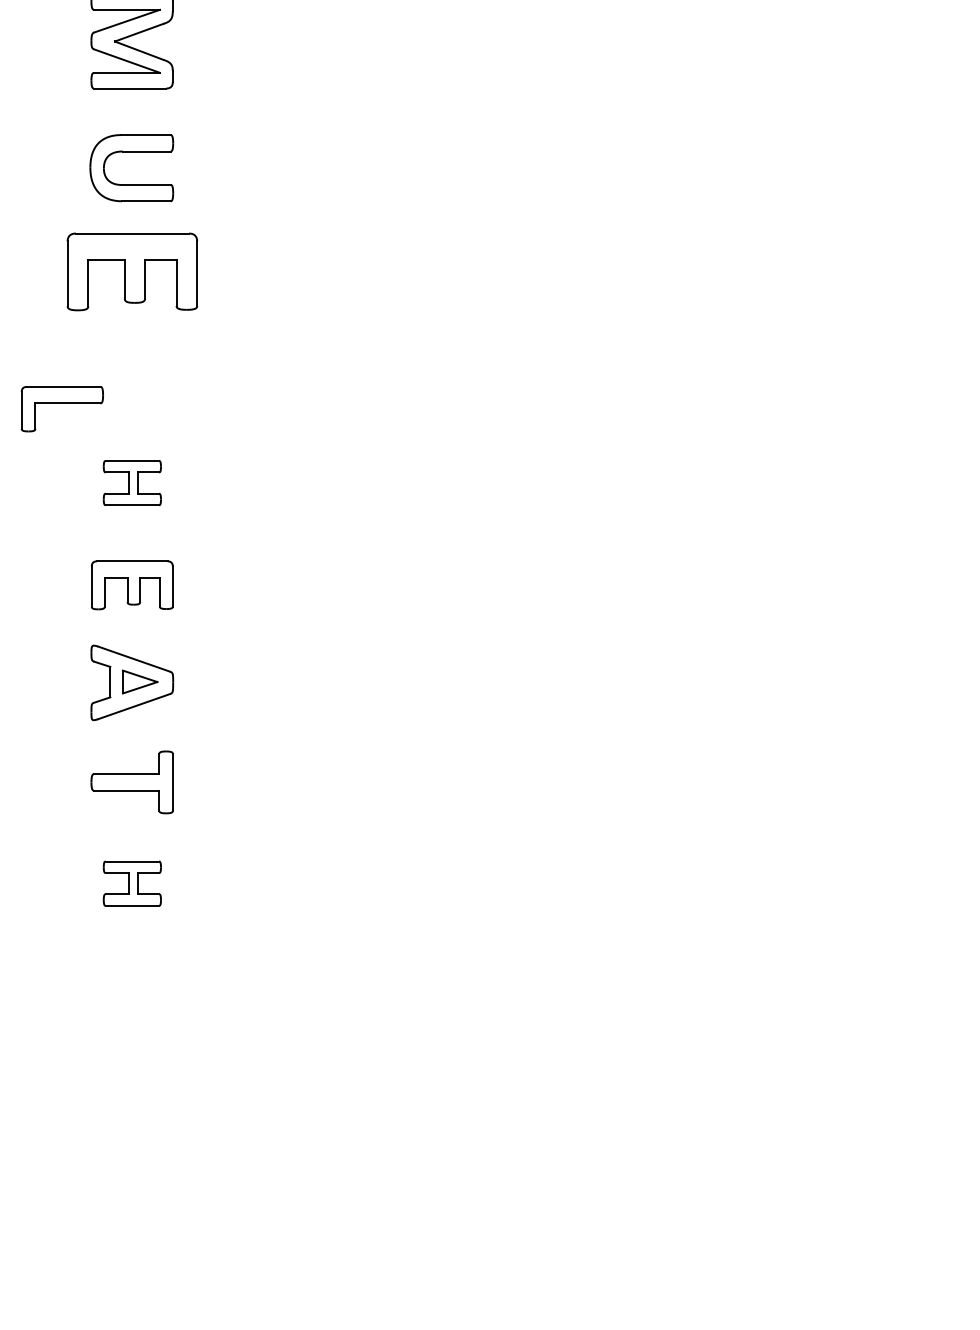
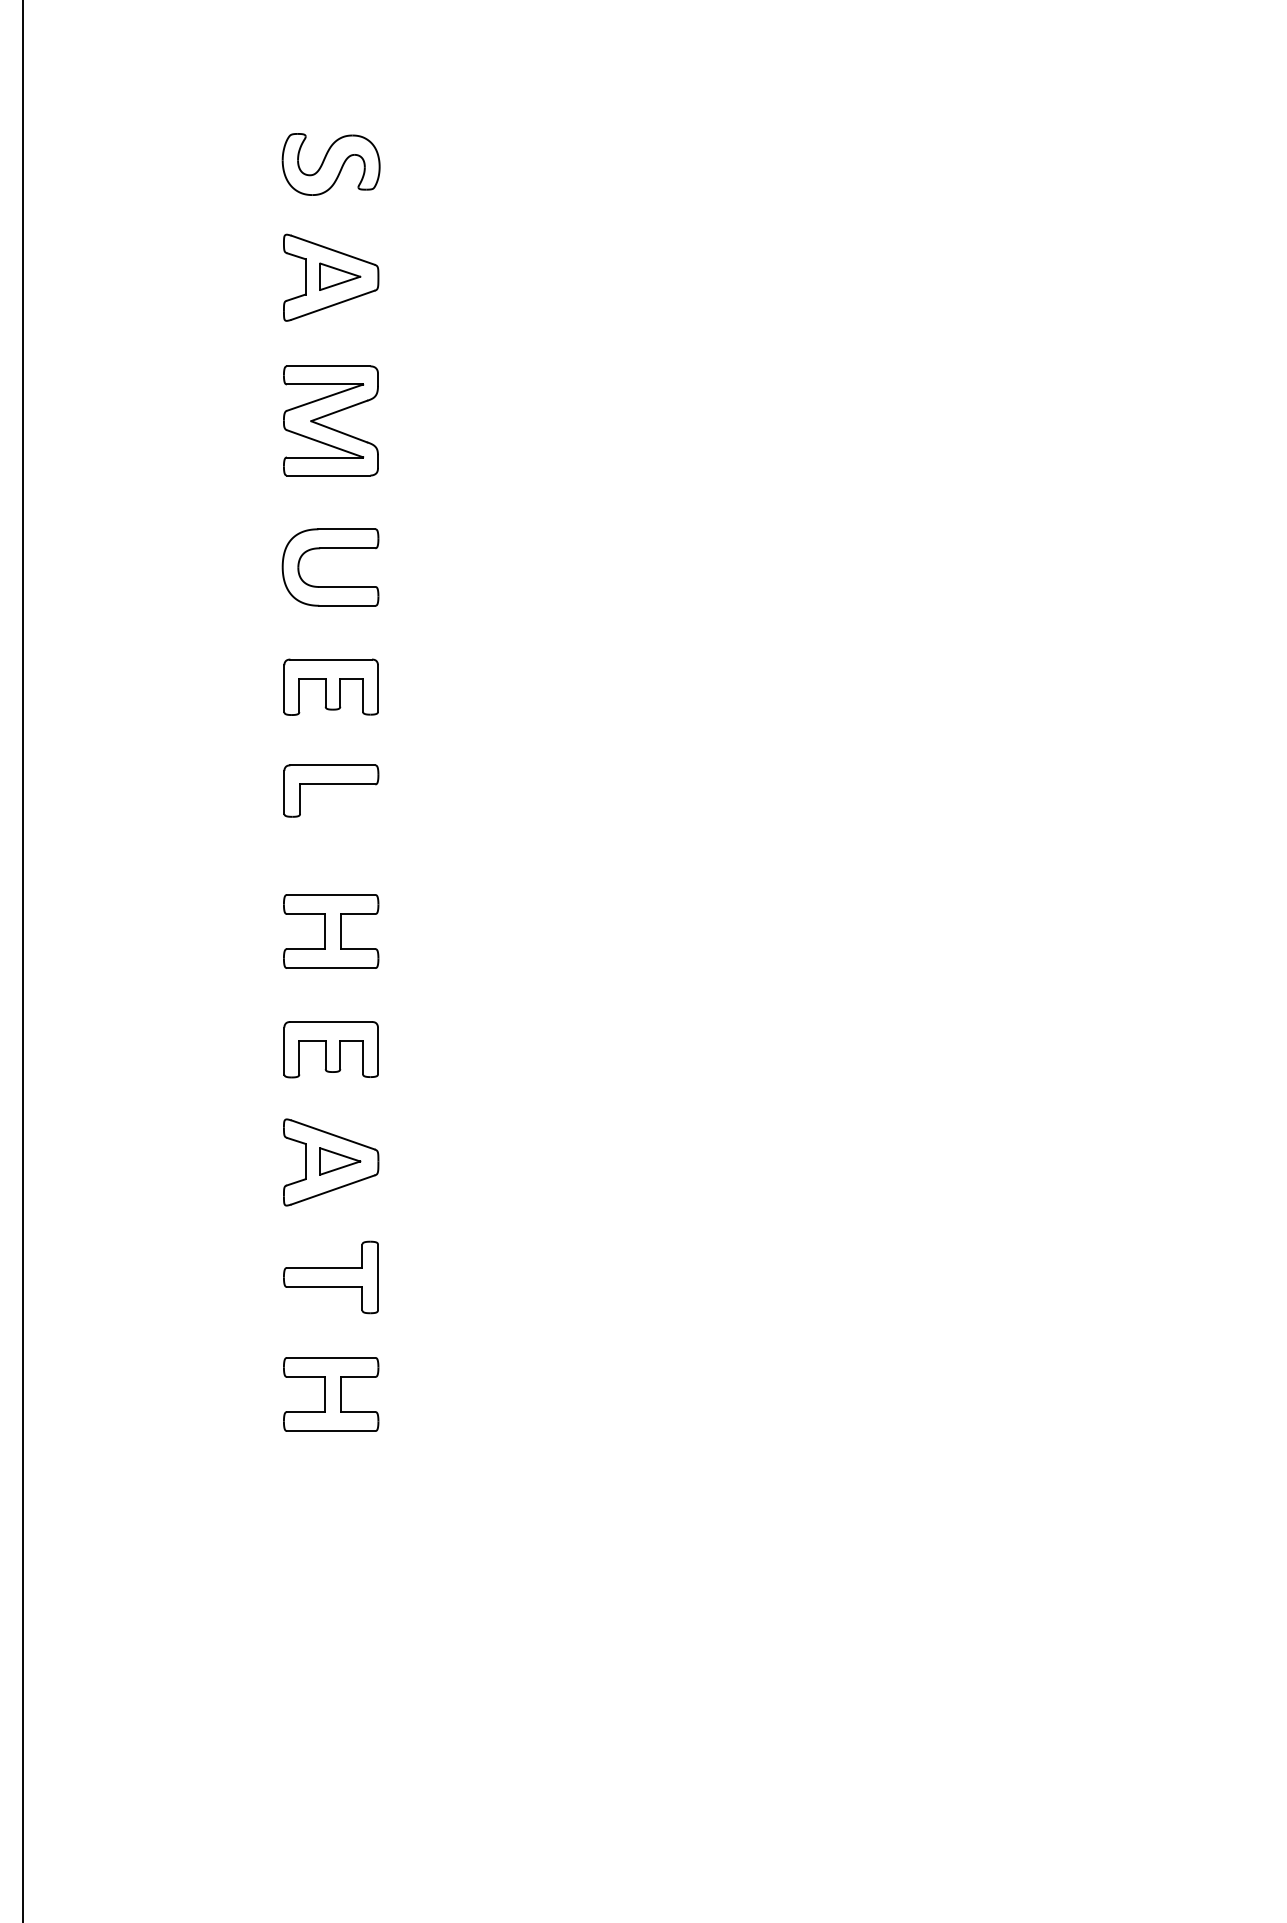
part: (131, 271) -> (330, 686), size x0.62
part: (62, 408) -> (331, 790), moved
part: (132, 483) -> (331, 931), size x1.43
part: (132, 883) -> (331, 1394), size x1.43

